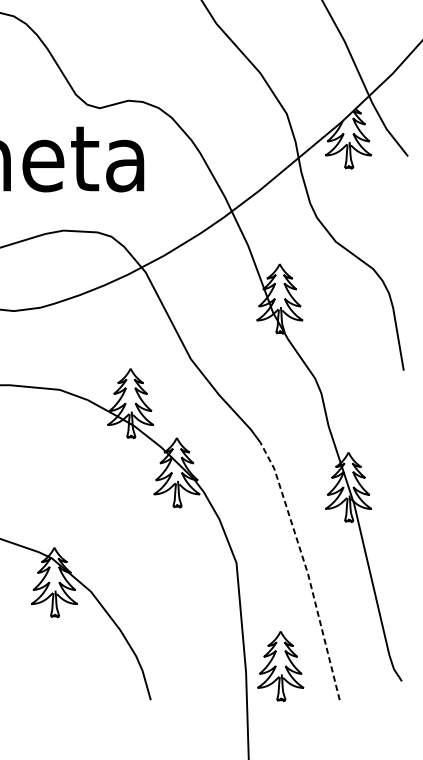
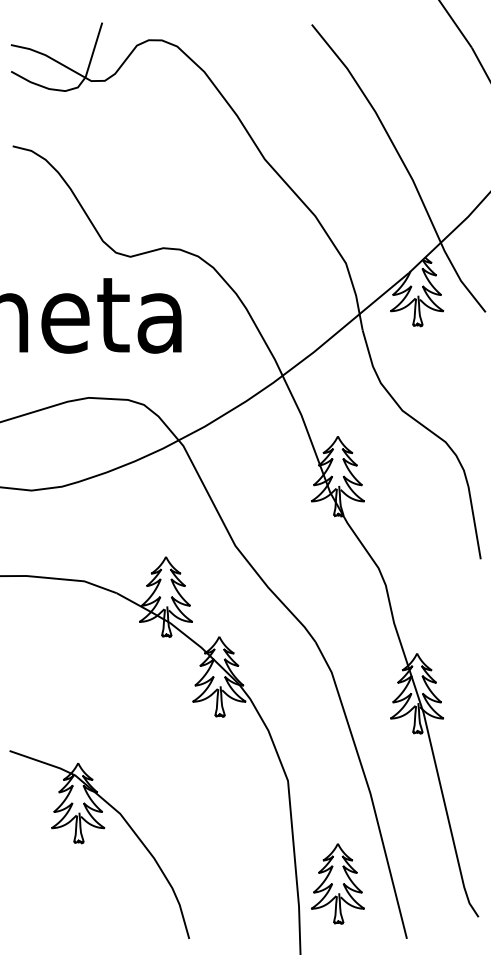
line: (306, 568) -> (368, 787), dashed -> solid
part: (280, 665) -> (337, 883), moved

